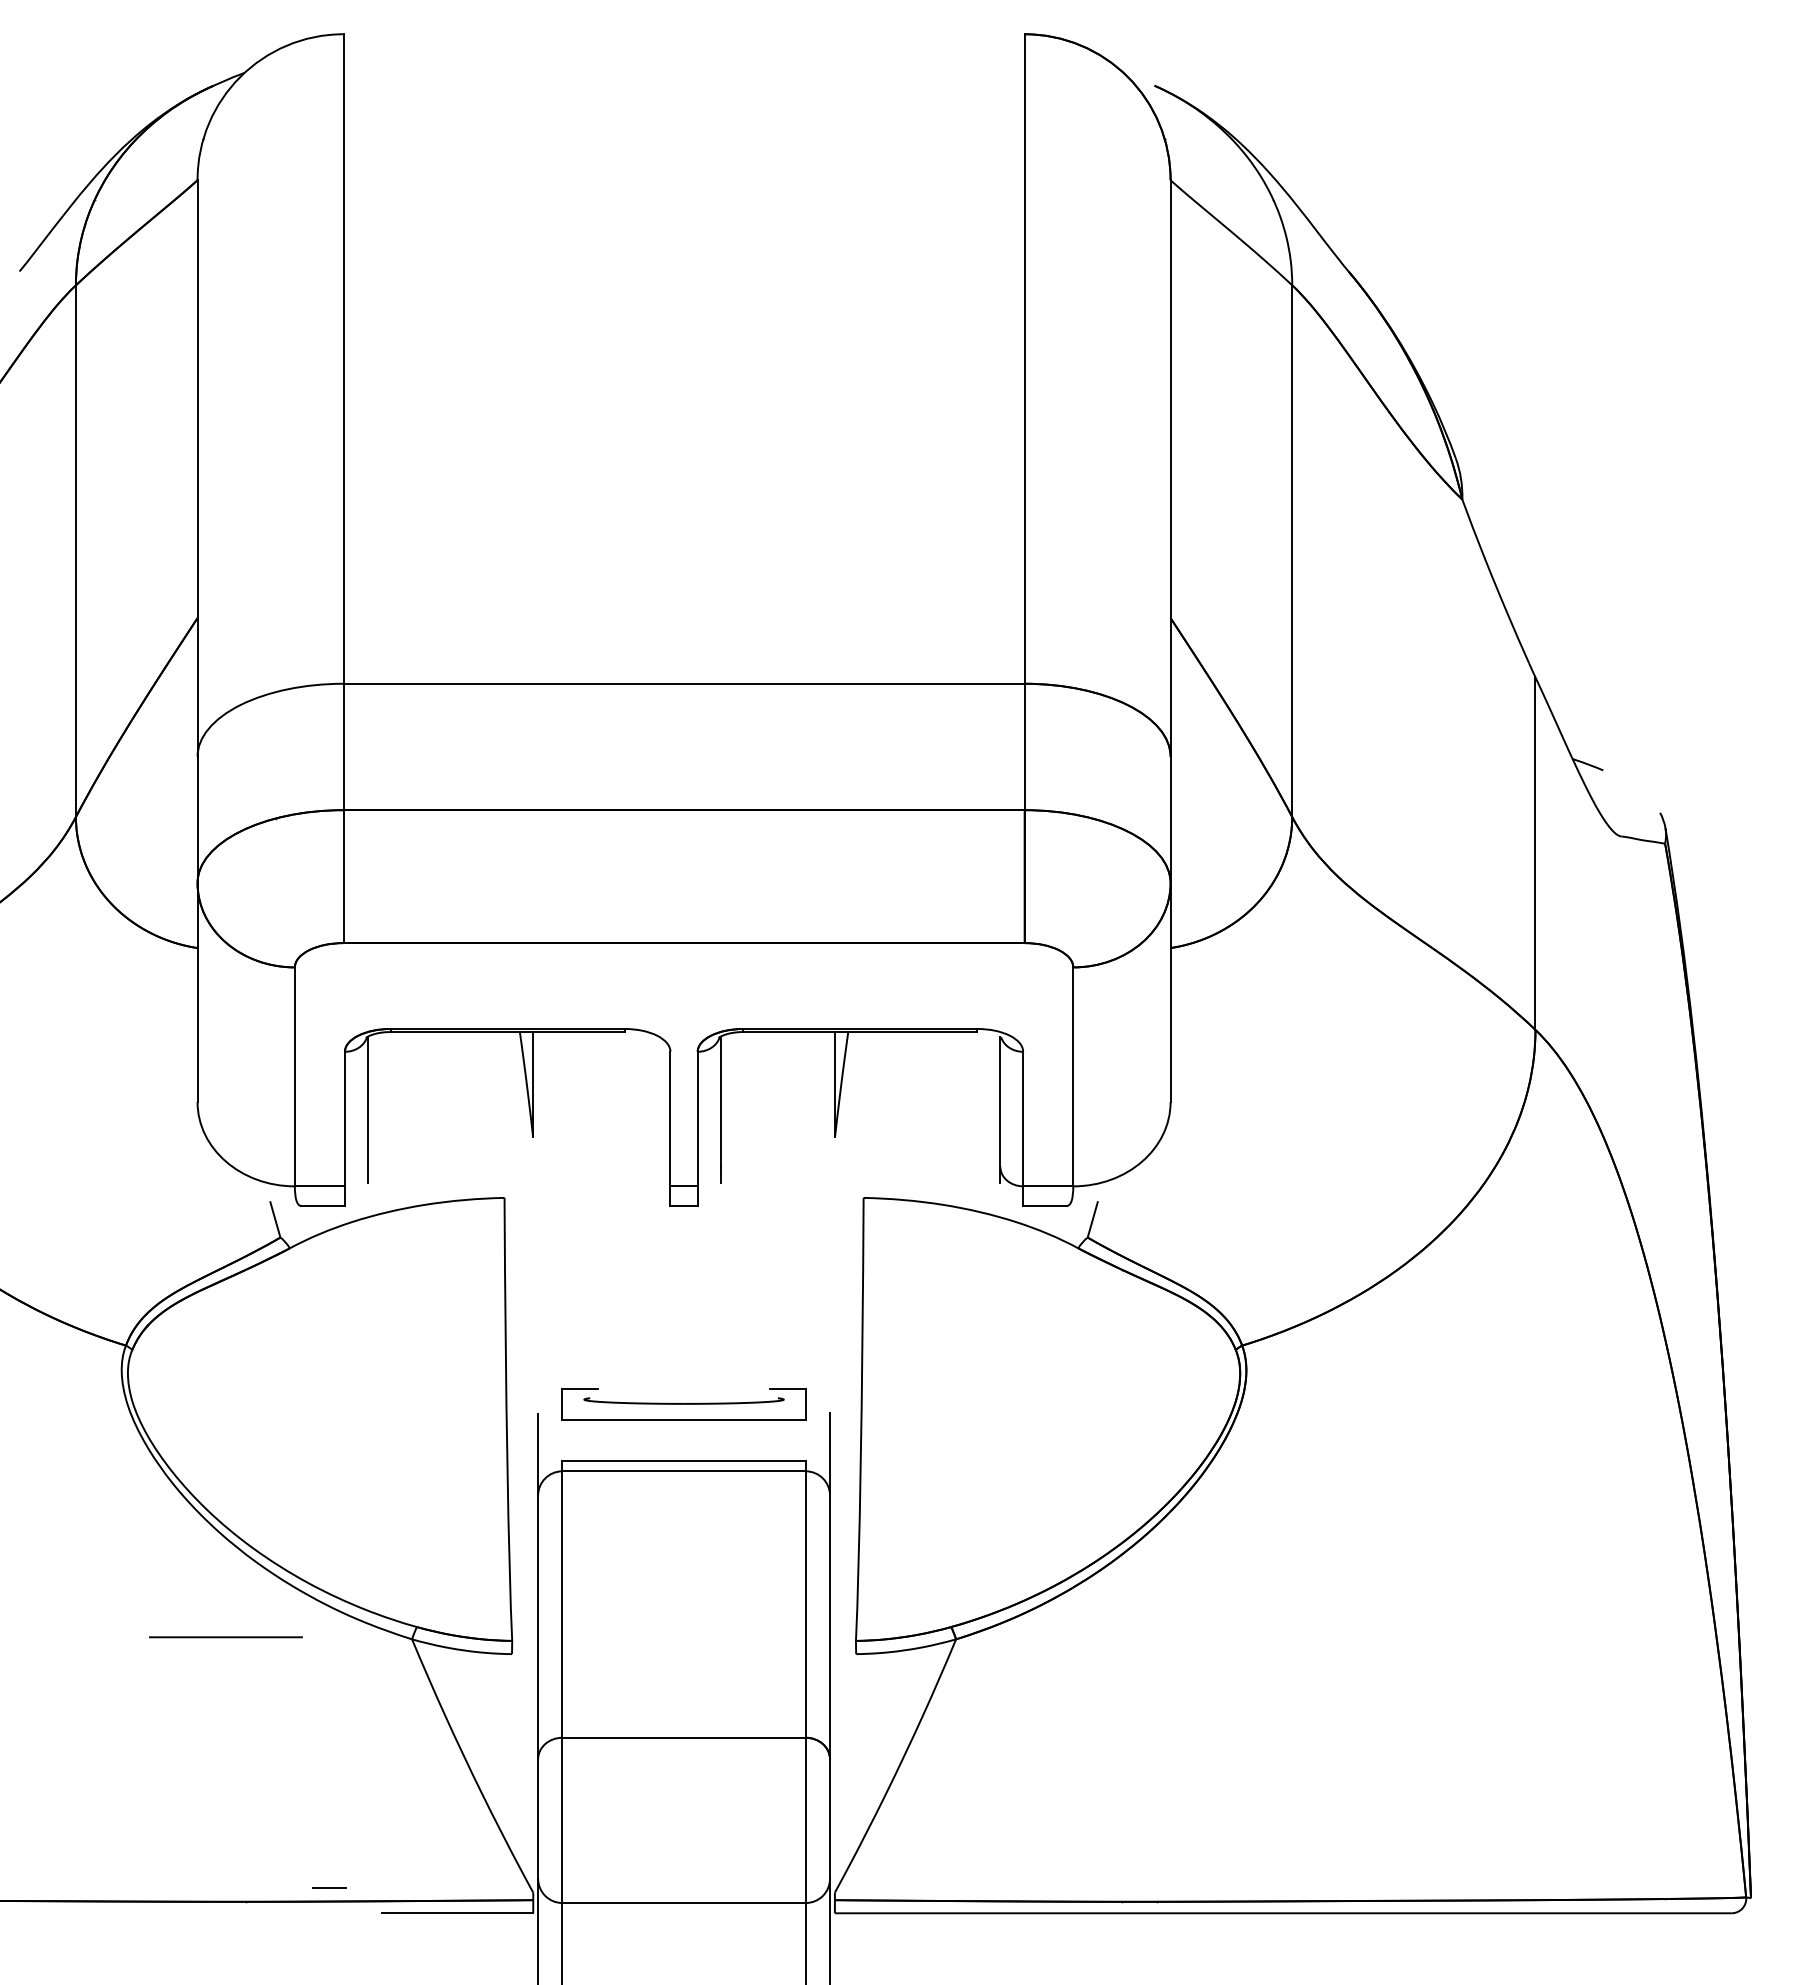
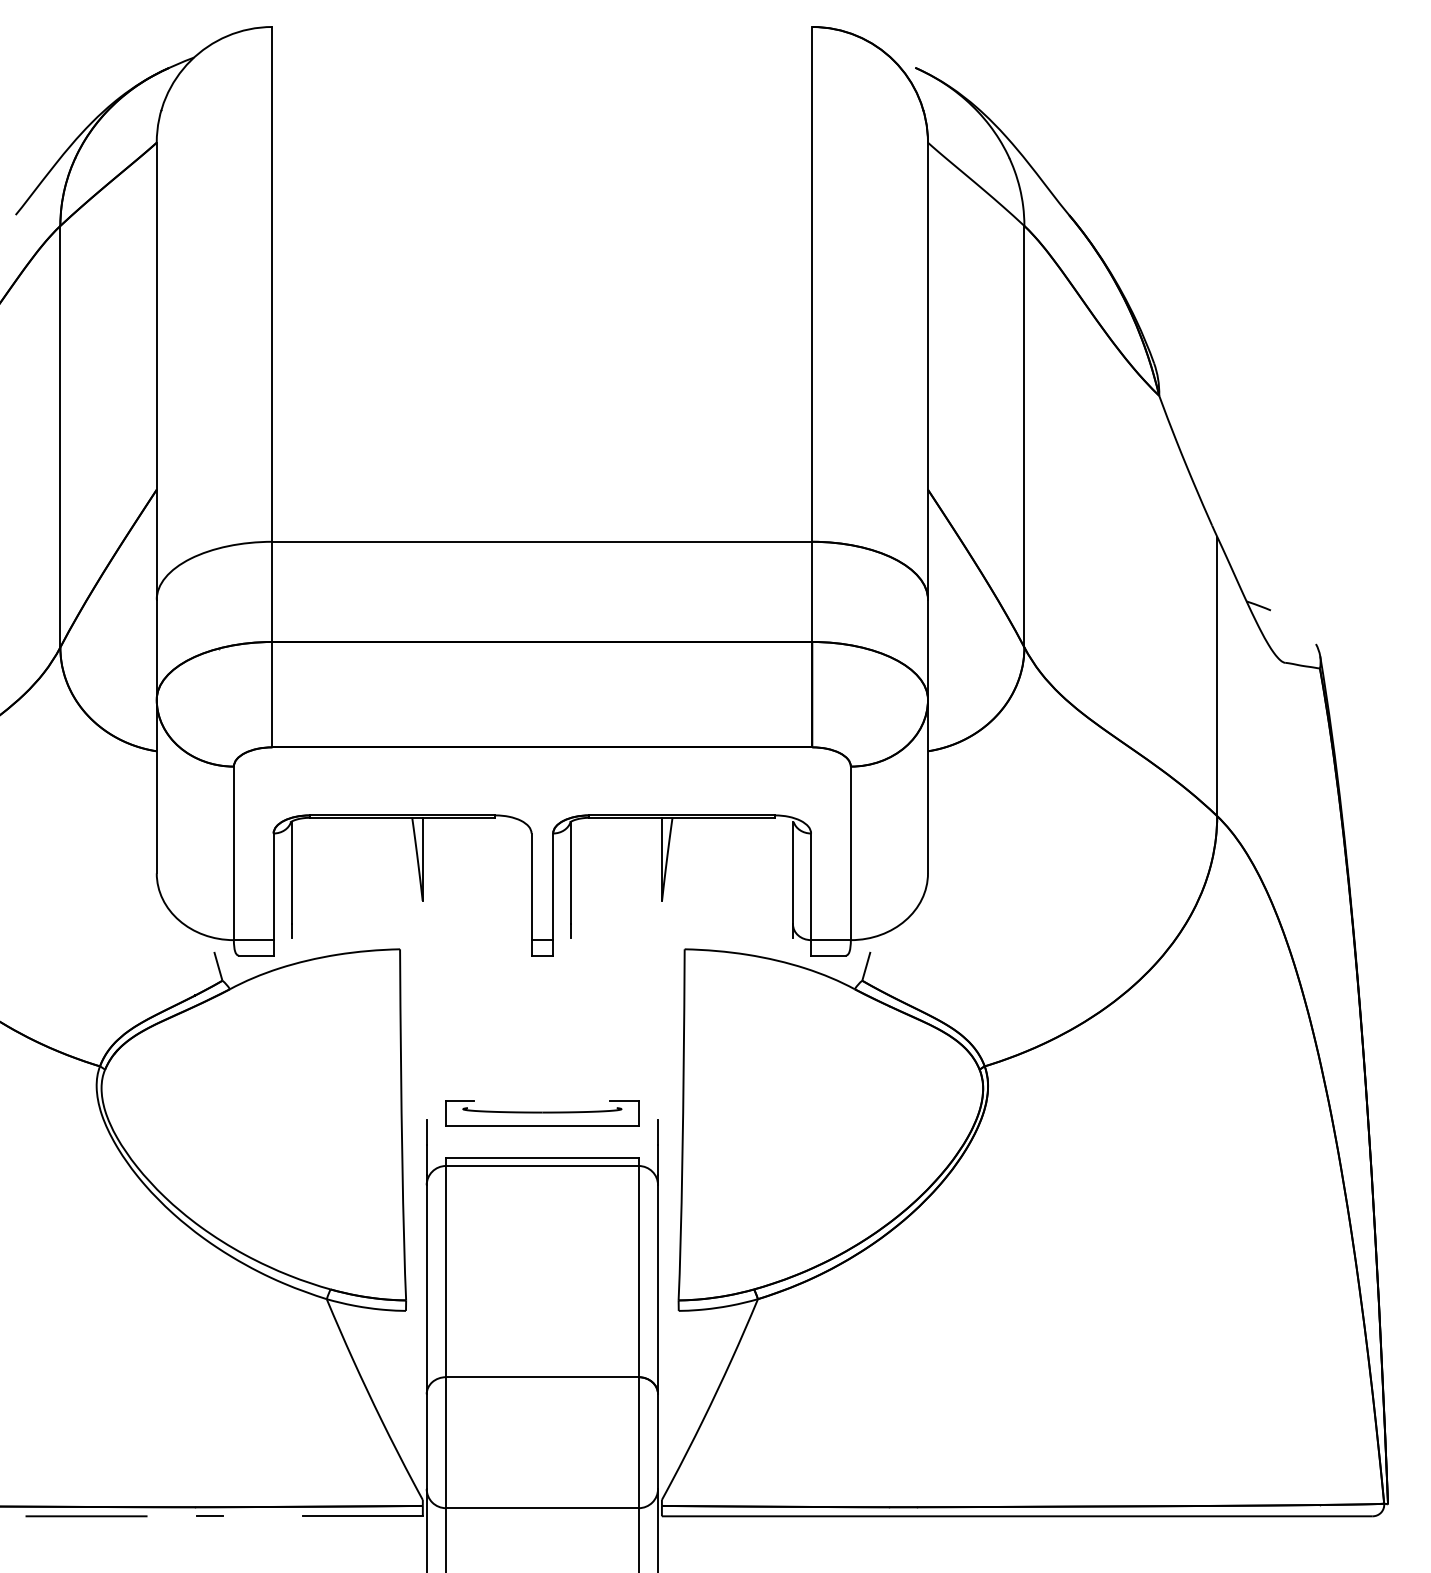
line: (225, 1637) -> (86, 1516), moved
line: (329, 1887) -> (209, 1515), moved

